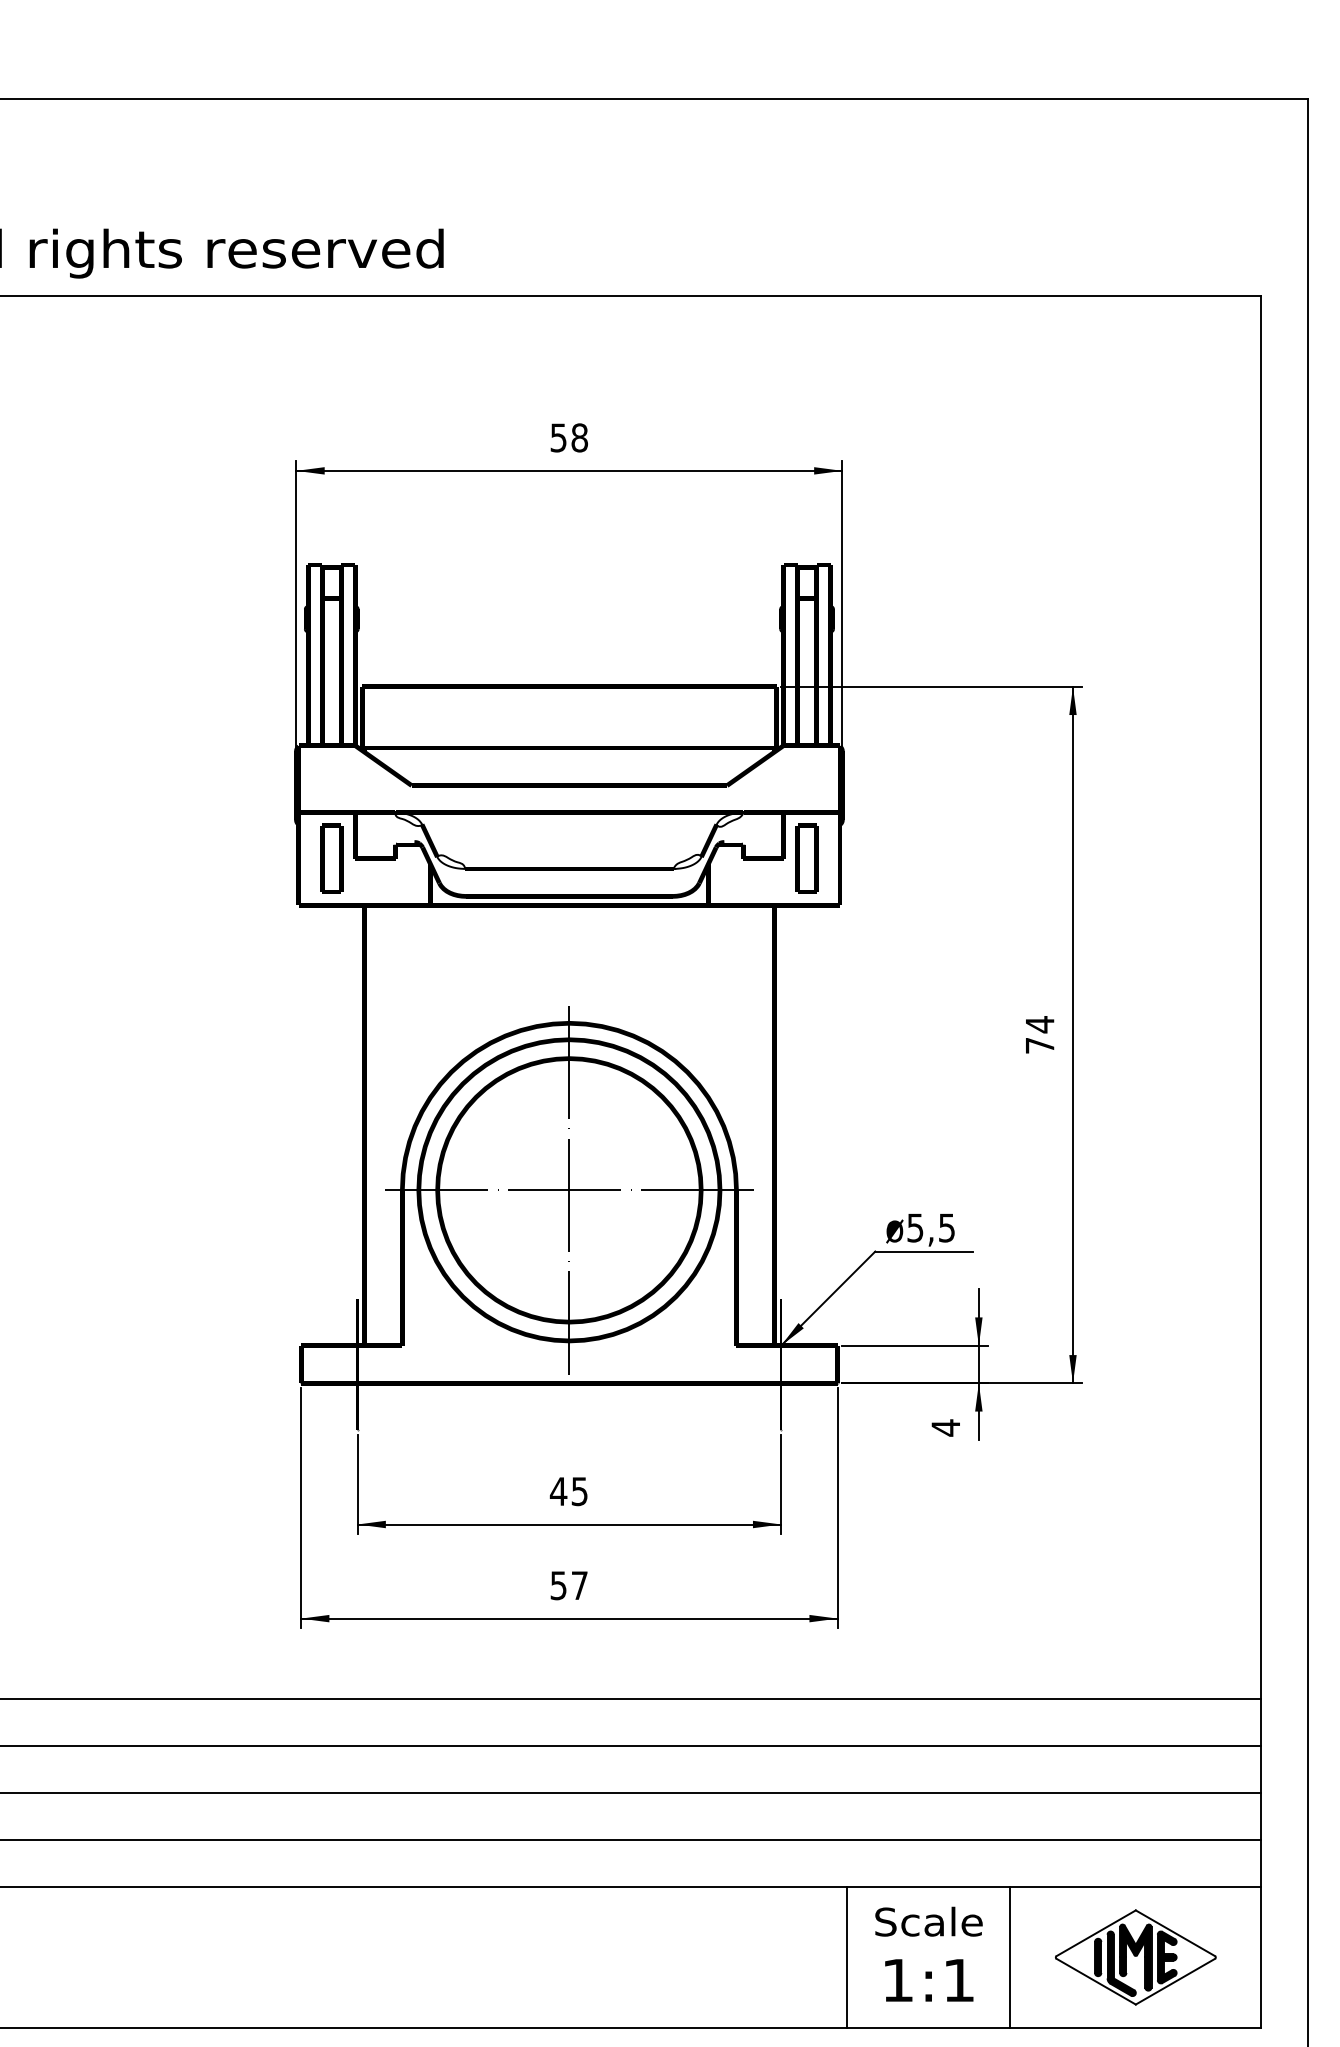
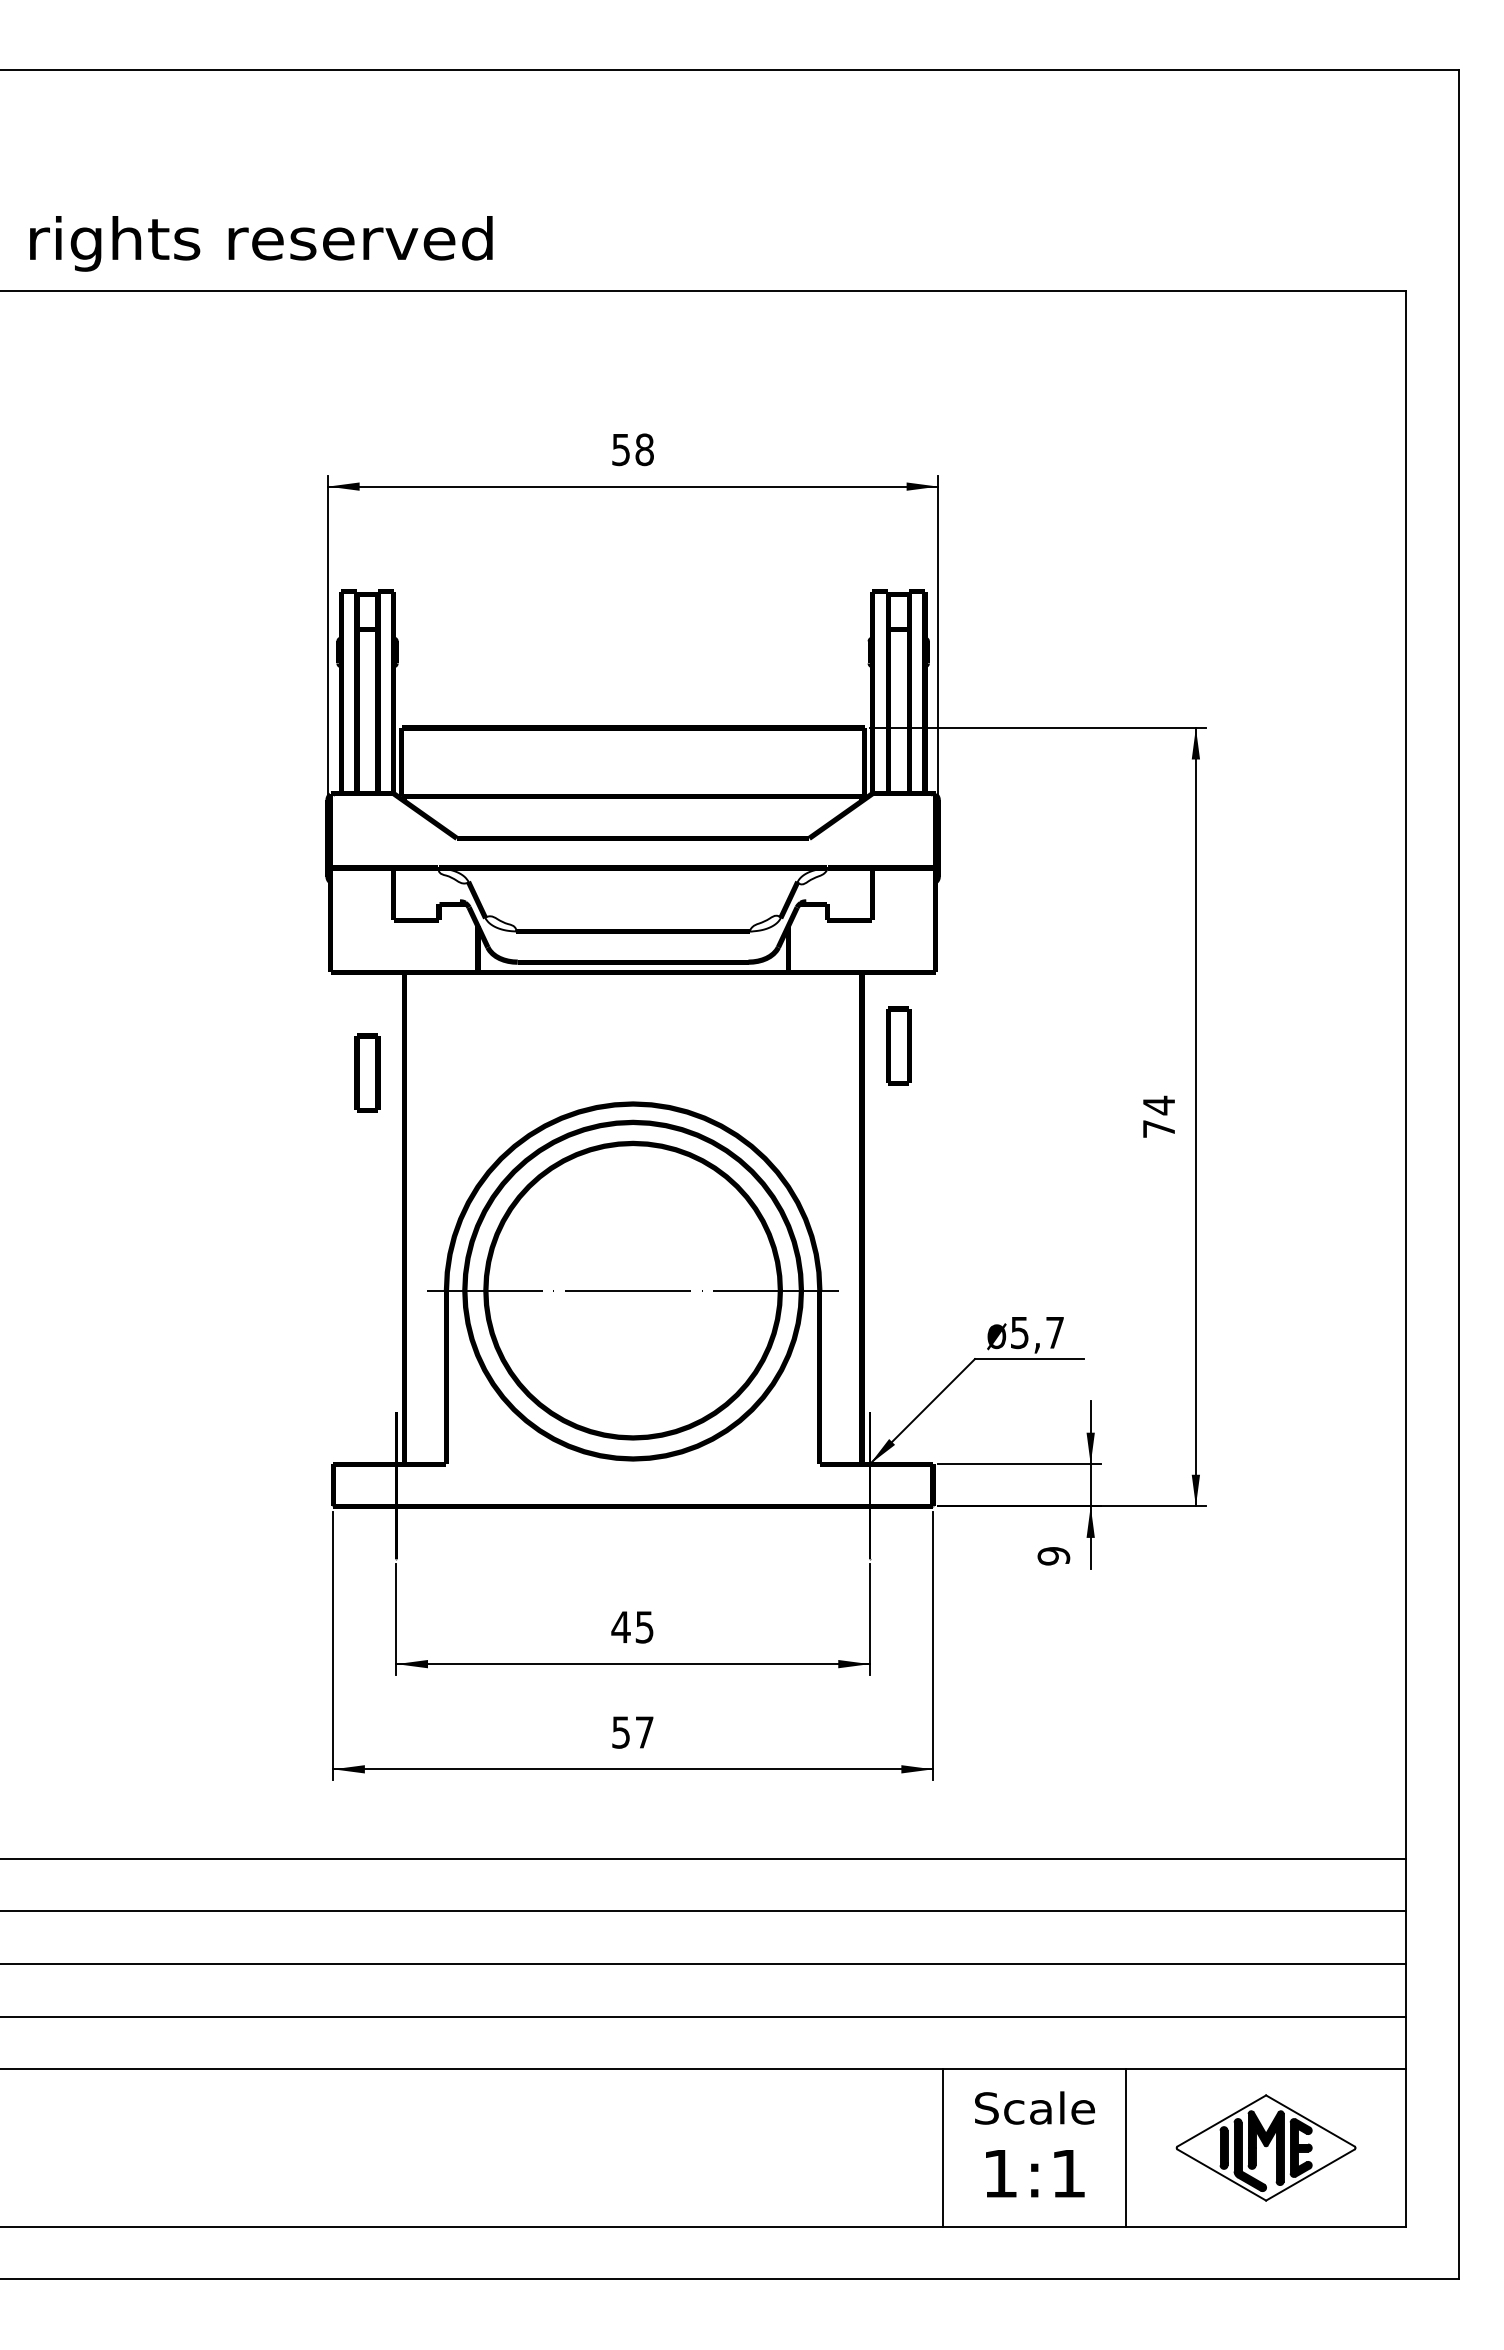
part: (331, 858) -> (367, 1072), moved
part: (806, 858) -> (898, 1045), moved
line: (569, 1190) -> (633, 1290), removed
text: (946, 1228) -> (1054, 1333), ø5,5 -> ø5,7
text: (945, 1428) -> (1053, 1556), 4 -> 9

